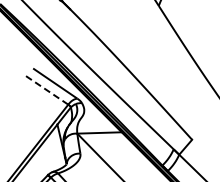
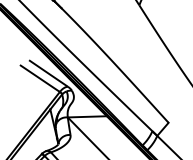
line: (46, 89) -> (40, 78), dashed -> solid

